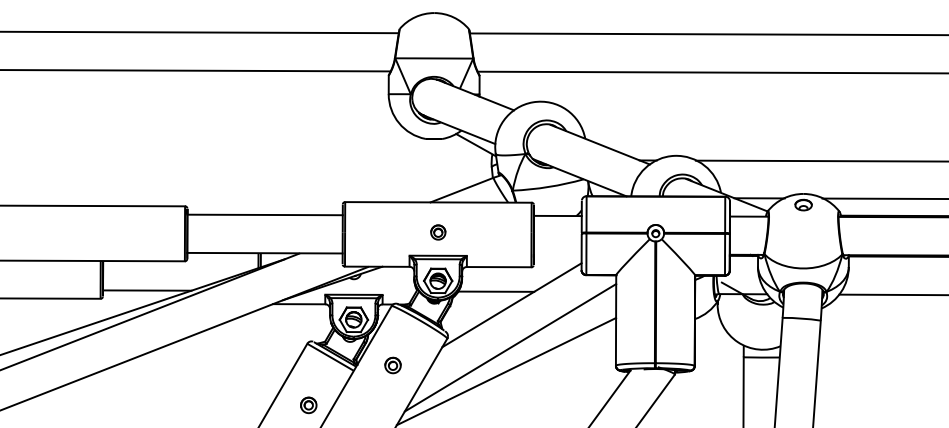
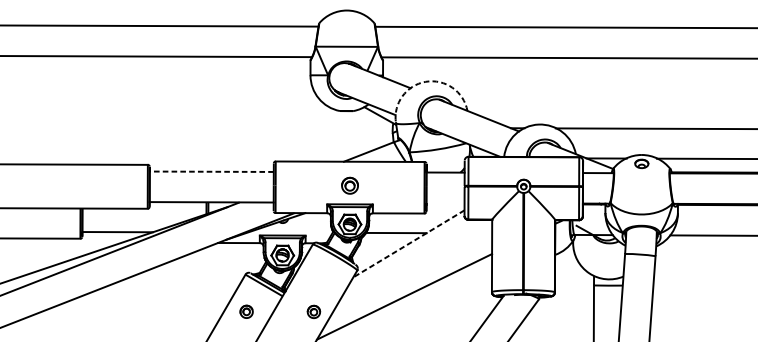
arc: (533, 102) -> (426, 81), solid -> dashed
line: (265, 214) -> (212, 171), solid -> dashed
part: (438, 232) -> (350, 185), size x1.4
line: (511, 305) -> (408, 244), solid -> dashed
line: (510, 347) -> (407, 277), removed
part: (392, 365) -> (313, 311), moved
part: (308, 405) -> (246, 311), moved

